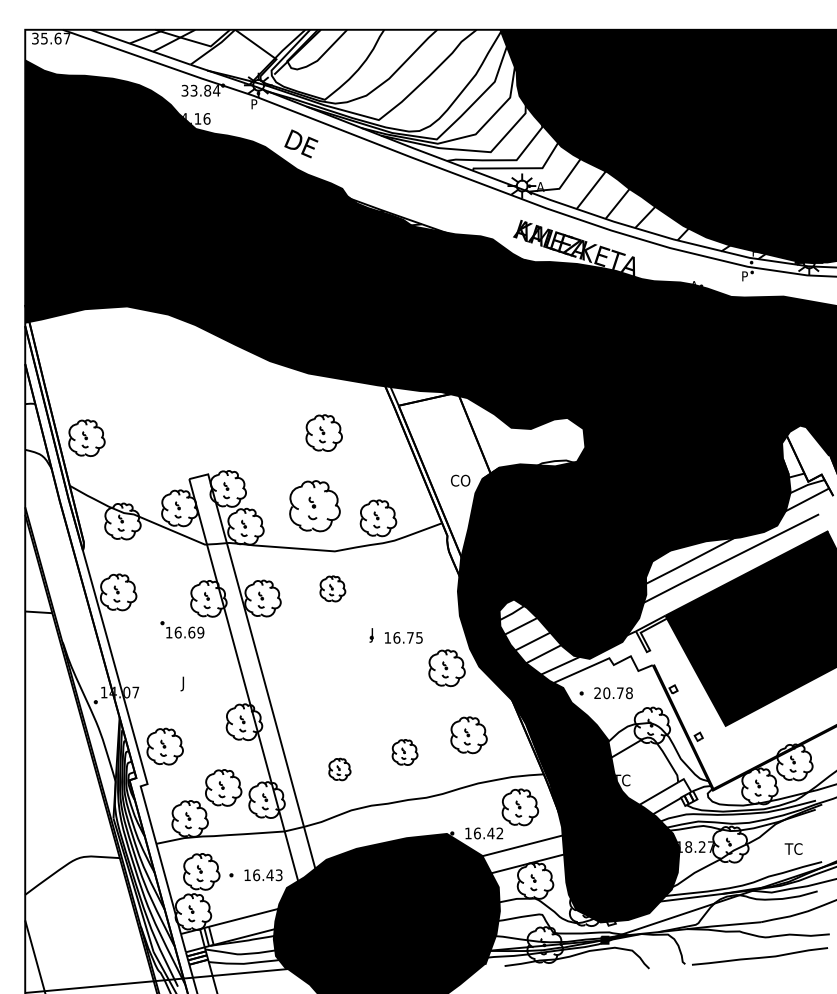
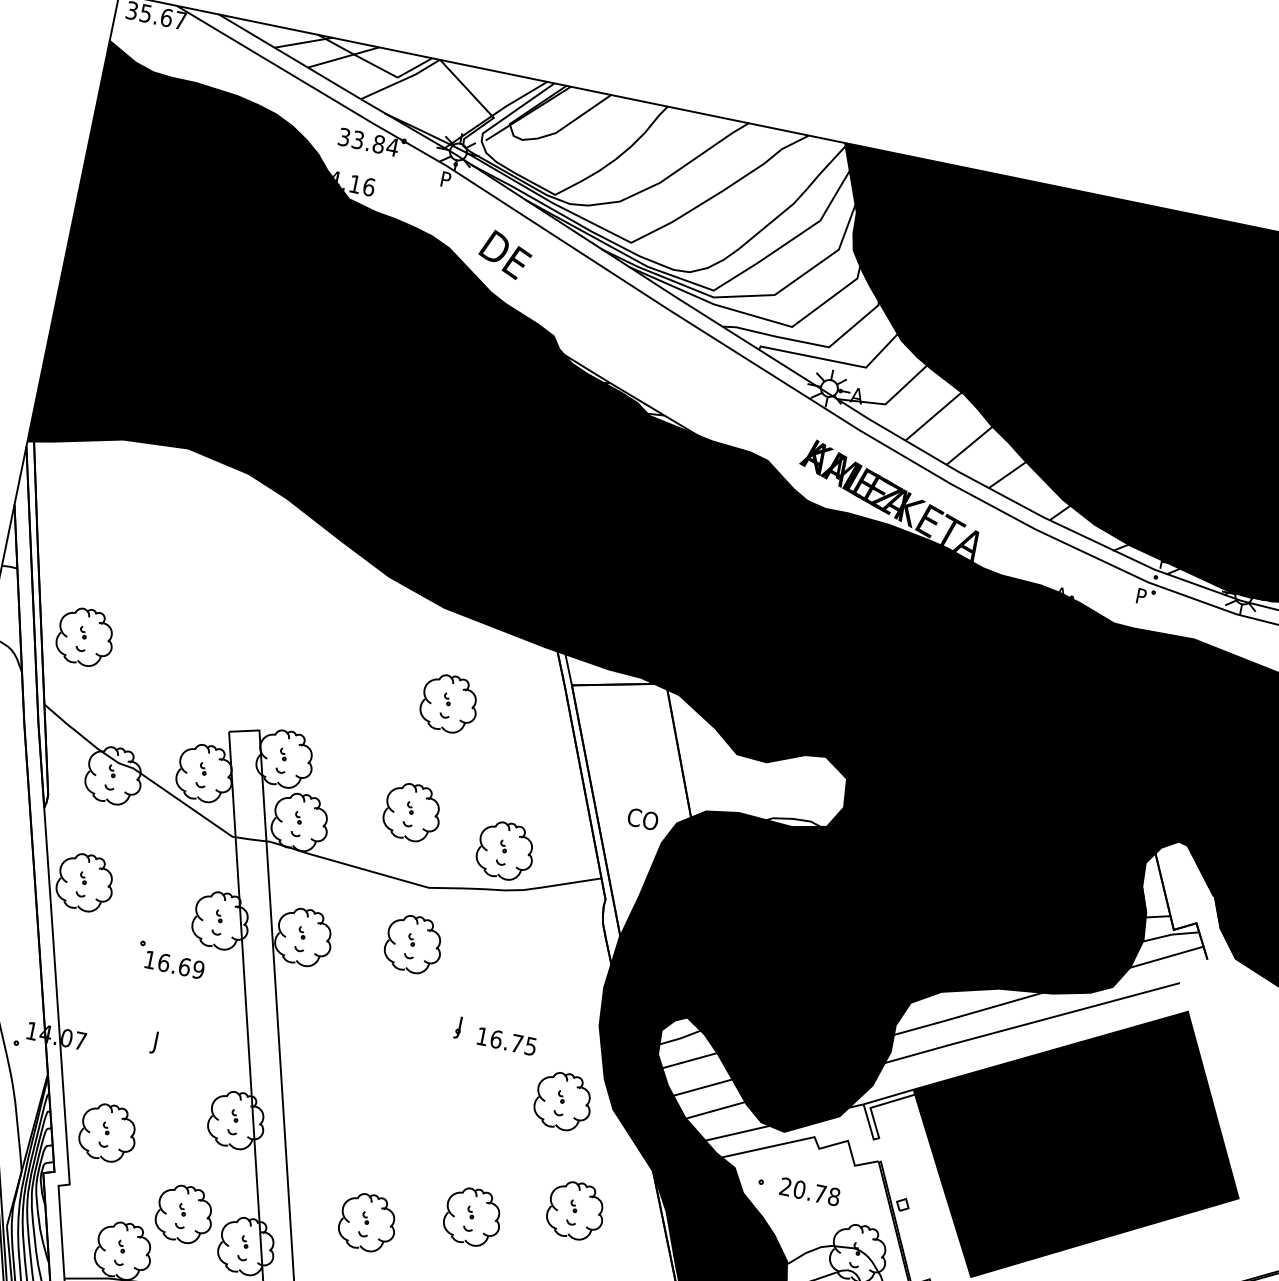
part: (314, 505) -> (412, 811), size x0.71
part: (332, 588) -> (413, 943), size x1.43
part: (404, 752) -> (472, 1216), size x1.43
part: (339, 769) -> (367, 1222), size x1.67

